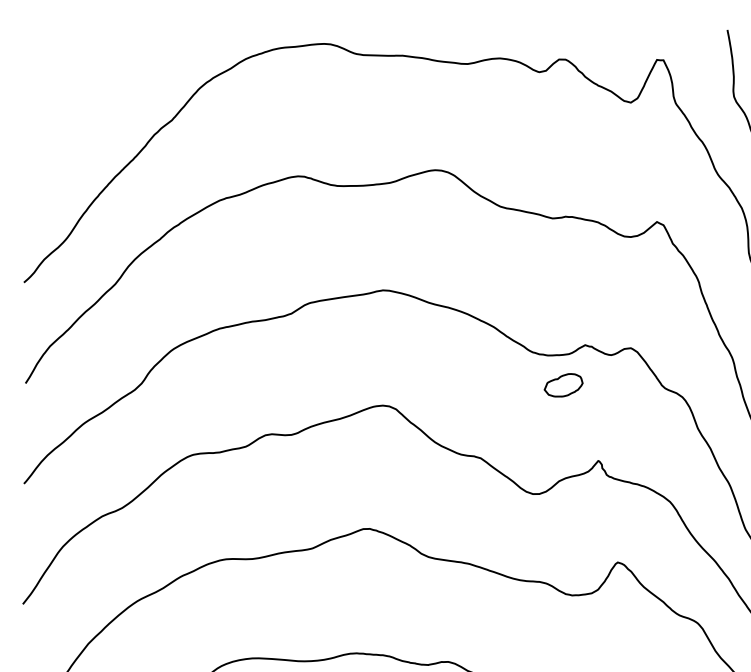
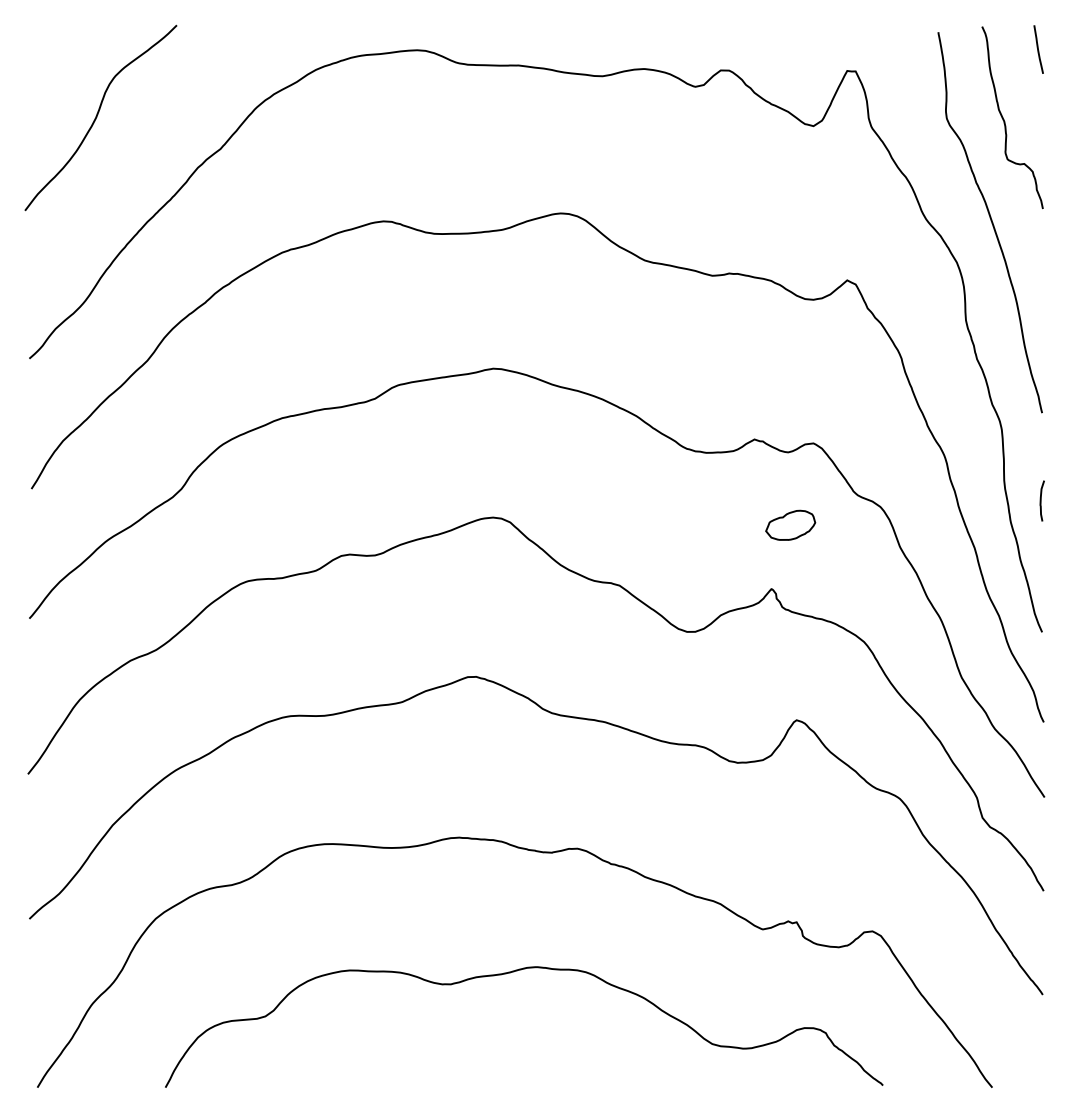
curve: (76, 95) -> (97, 117), added
part: (563, 384) -> (790, 524), moved

